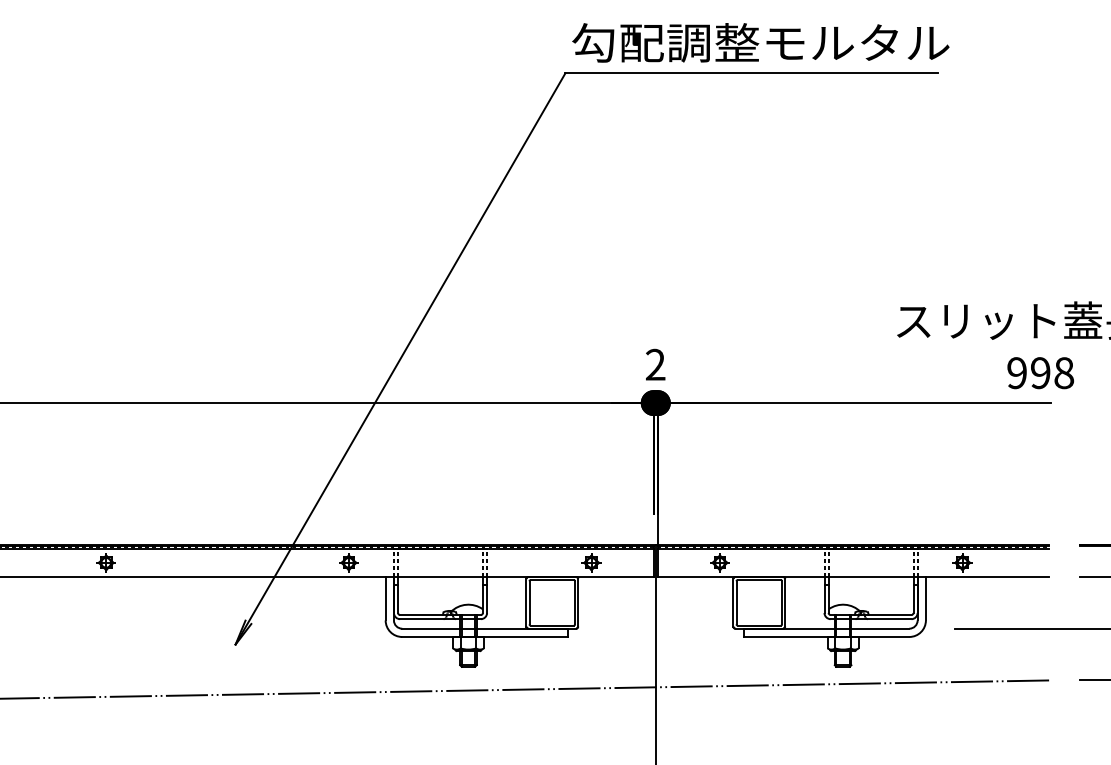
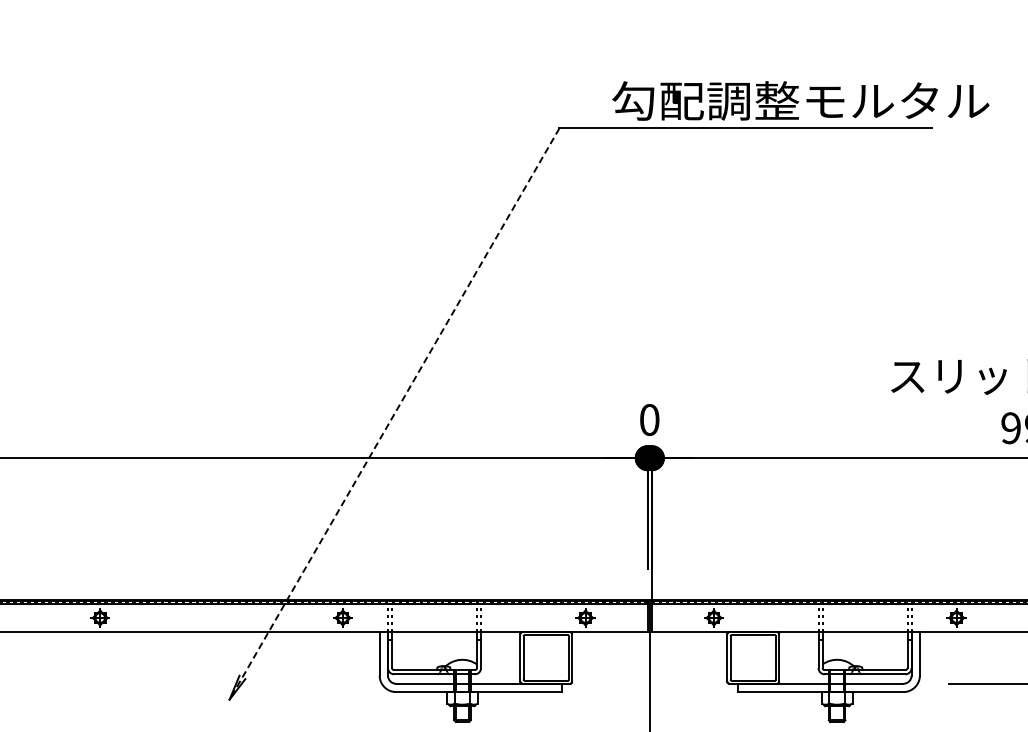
text: (760, 42) -> (800, 100), moved
line: (400, 358) -> (394, 413), solid -> dashed
text: (655, 364) -> (649, 419), 2 -> 0

